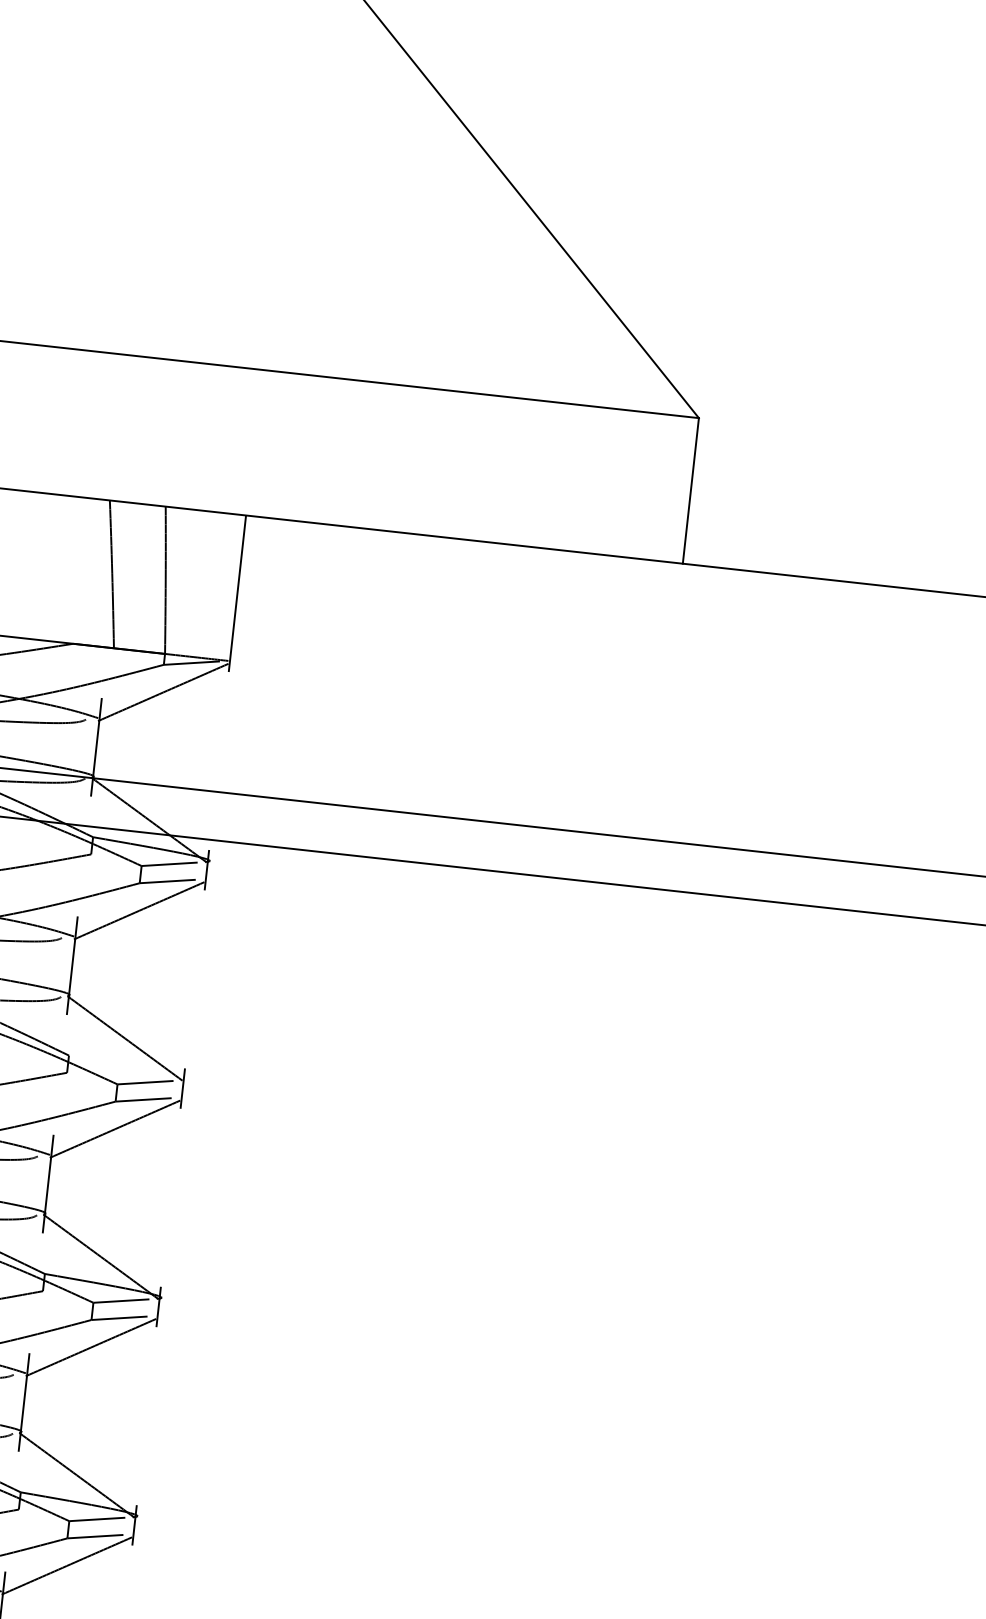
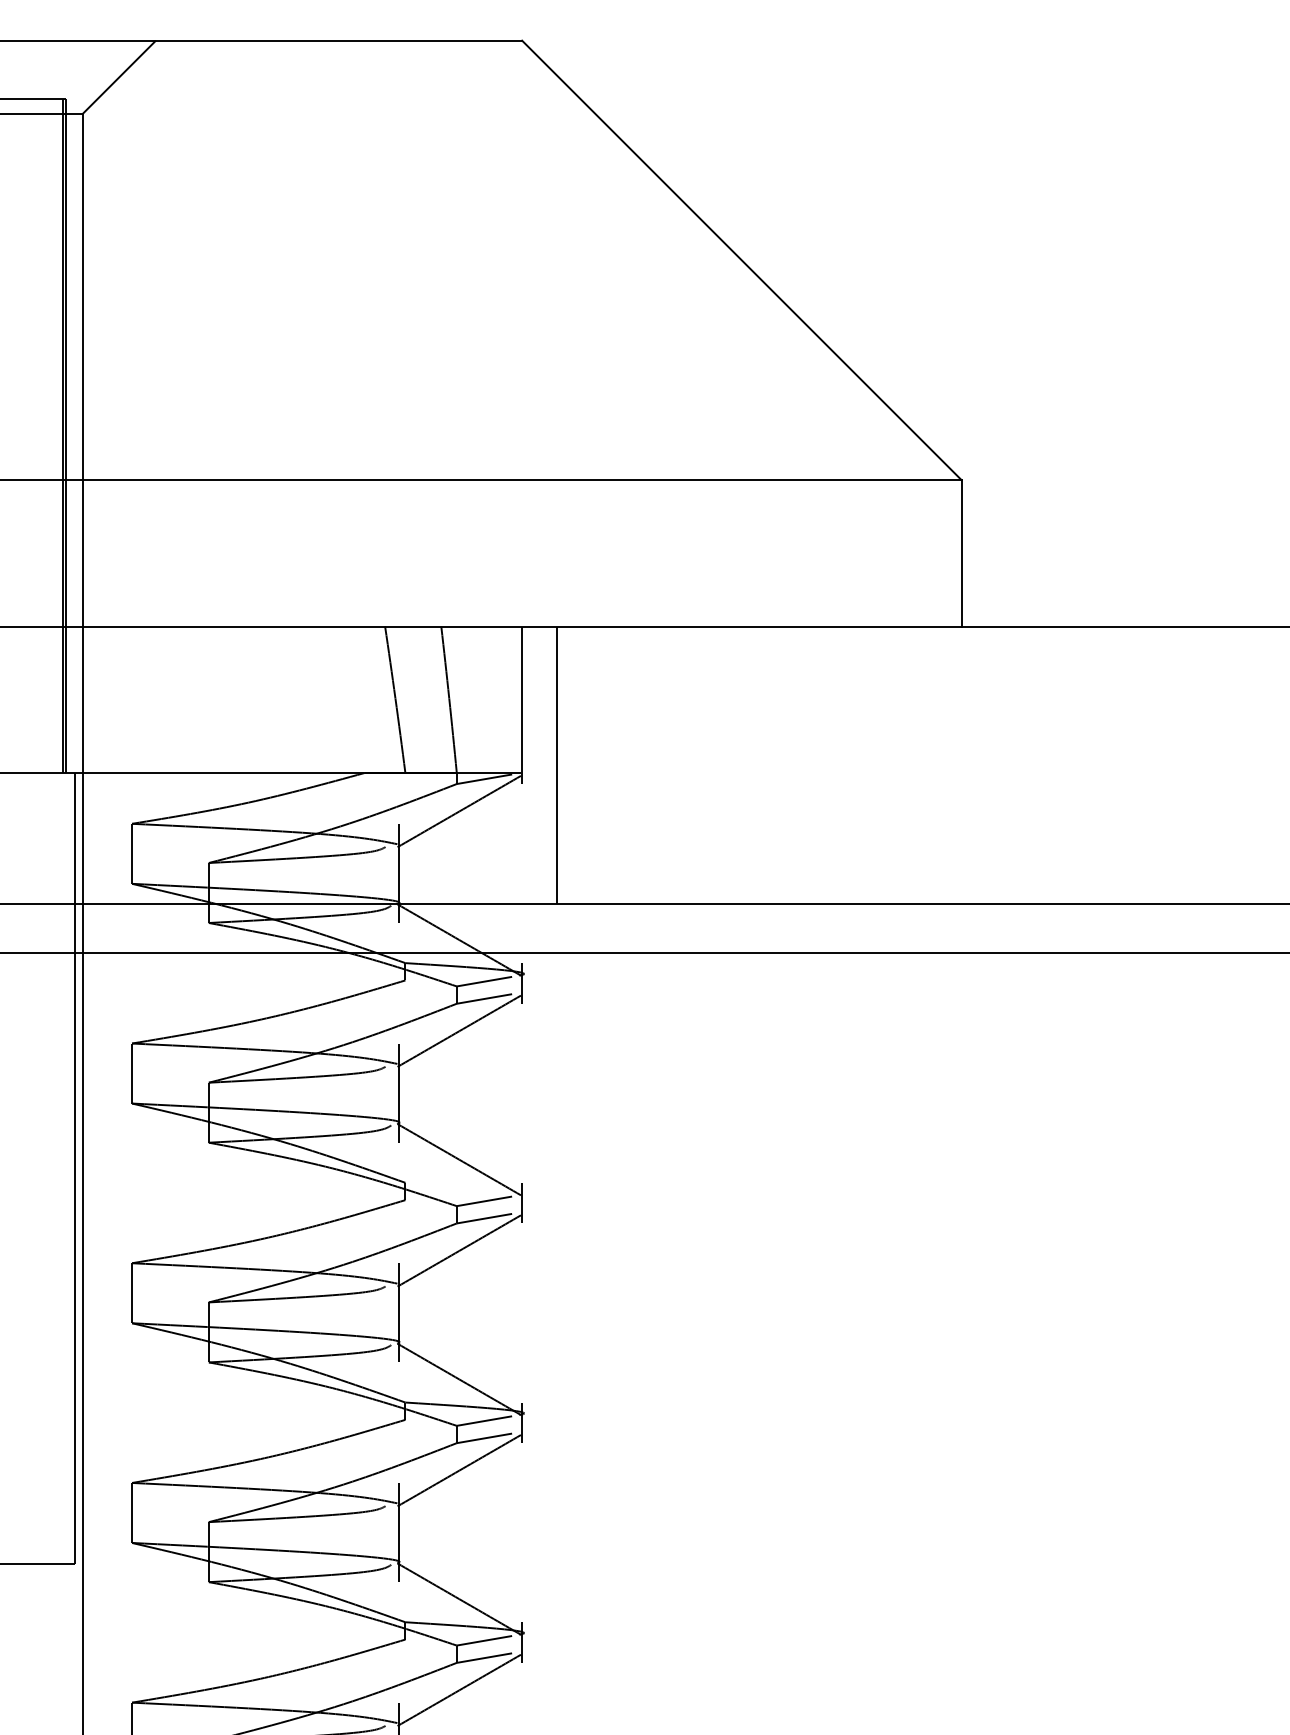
line: (265, 657) -> (557, 765), added

